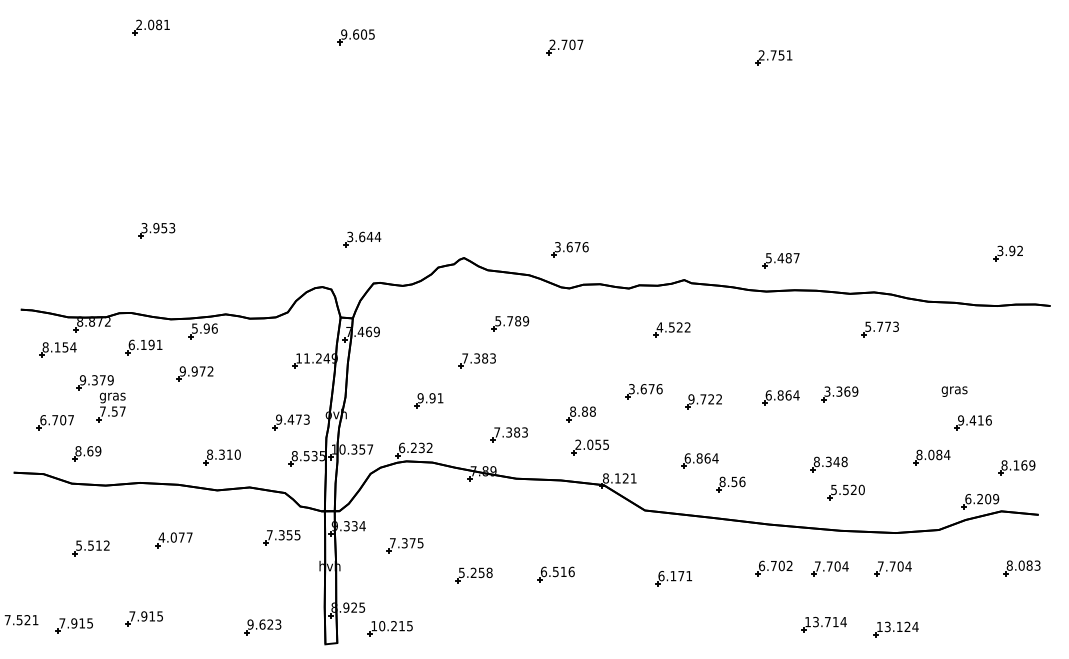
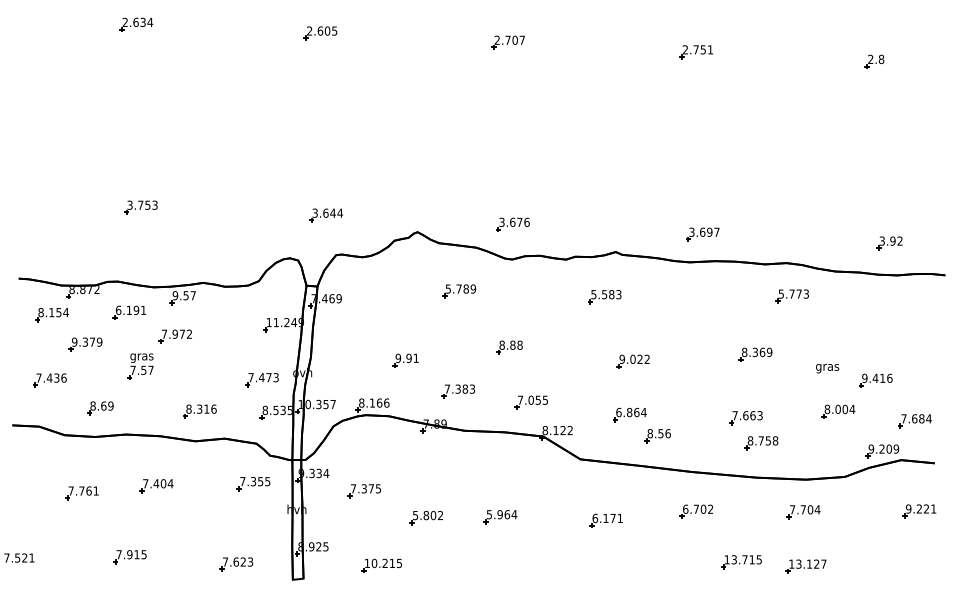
text: (159, 24) -> (143, 22), 2.081 -> 2.634
text: (344, 34) -> (310, 31), 9.605 -> 2.605
part: (971, 68) -> (874, 61), added
text: (156, 228) -> (140, 205), 3.953 -> 3.753
part: (1007, 253) -> (888, 243), moved
text: (778, 258) -> (700, 232), 5.487 -> 3.697
text: (673, 327) -> (606, 294), 4.522 -> 5.583
text: (204, 328) -> (184, 295), 5.96 -> 9.57
part: (476, 360) -> (428, 324), removed
text: (182, 371) -> (164, 334), 9.972 -> 7.972
part: (643, 391) -> (579, 352), removed
text: (827, 391) -> (744, 352), 3.369 -> 8.369
text: (954, 391) -> (827, 368), moved
part: (780, 397) -> (702, 357), removed
text: (703, 399) -> (633, 359), 9.722 -> 9.022
part: (428, 400) -> (405, 360), moved
part: (110, 407) -> (139, 366), moved
part: (580, 414) -> (508, 347), moved
text: (279, 419) -> (251, 377), 9.473 -> 7.473
text: (57, 420) -> (51, 378), 6.707 -> 7.436
text: (578, 444) -> (520, 399), 2.055 -> 7.055
text: (415, 447) -> (373, 402), 6.232 -> 8.166
part: (86, 453) -> (100, 408), moved
text: (237, 454) -> (213, 408), 8.310 -> 8.316
text: (939, 454) -> (845, 408), 8.084 -> 8.004
text: (830, 461) -> (747, 415), 8.348 -> 7.663
text: (1018, 465) -> (916, 418), 8.169 -> 7.684
text: (633, 478) -> (570, 430), 8.121 -> 8.122
text: (847, 489) -> (762, 440), 5.520 -> 8.758
text: (968, 499) -> (871, 449), 6.209 -> 9.209
text: (175, 537) -> (157, 483), 4.077 -> 7.404
text: (92, 545) -> (83, 490), 5.512 -> 7.761
text: (1023, 565) -> (921, 508), 8.083 -> 9.221
part: (829, 568) -> (746, 511), removed
text: (557, 571) -> (501, 514), 6.516 -> 5.964
text: (481, 572) -> (433, 515), 5.258 -> 5.802
text: (843, 622) -> (759, 560), 13.714 -> 13.715
text: (250, 624) -> (225, 561), 9.623 -> 7.623
part: (73, 625) -> (66, 562), removed
text: (915, 626) -> (823, 563), 13.124 -> 13.127
part: (389, 628) -> (381, 565), moved

